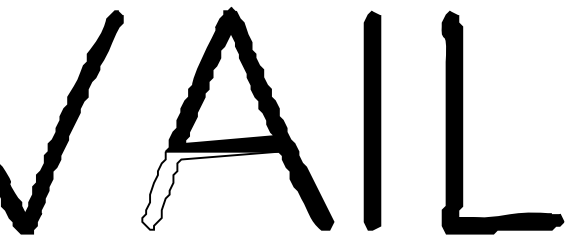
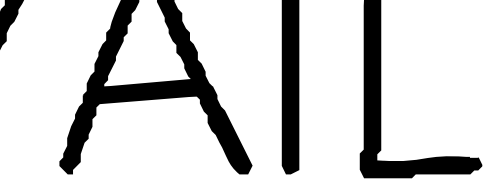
fill: (210, 190) -> (128, 134), added

